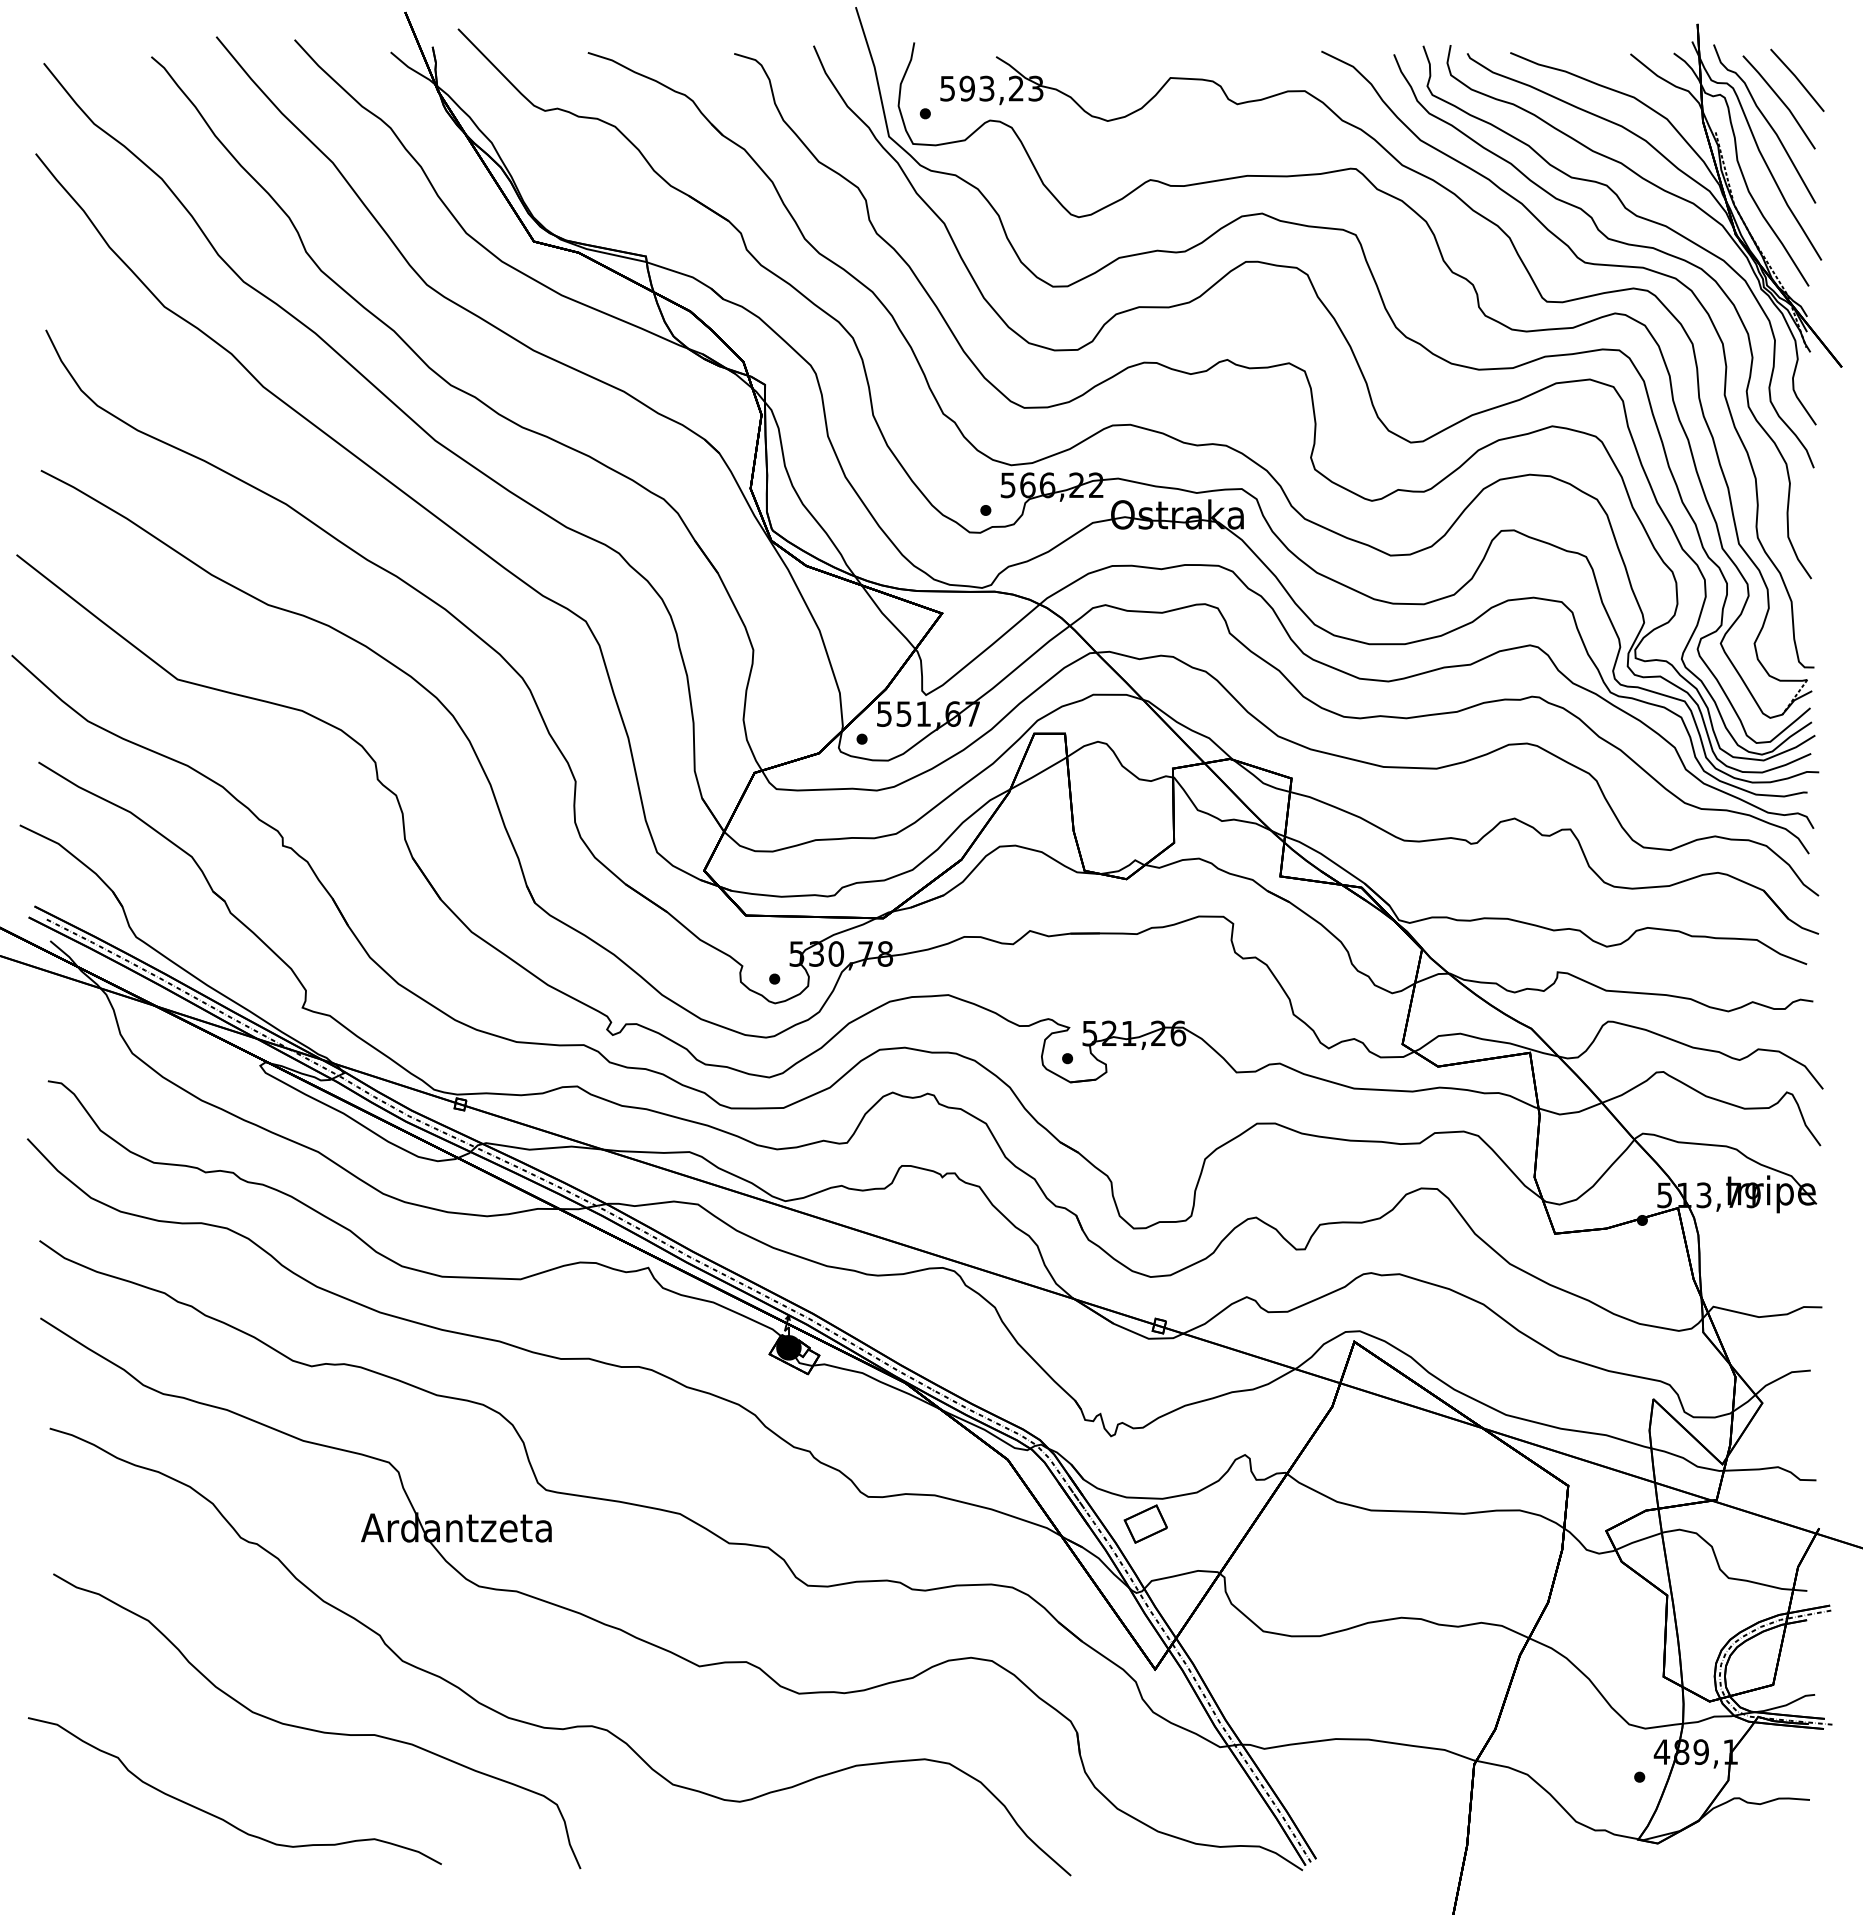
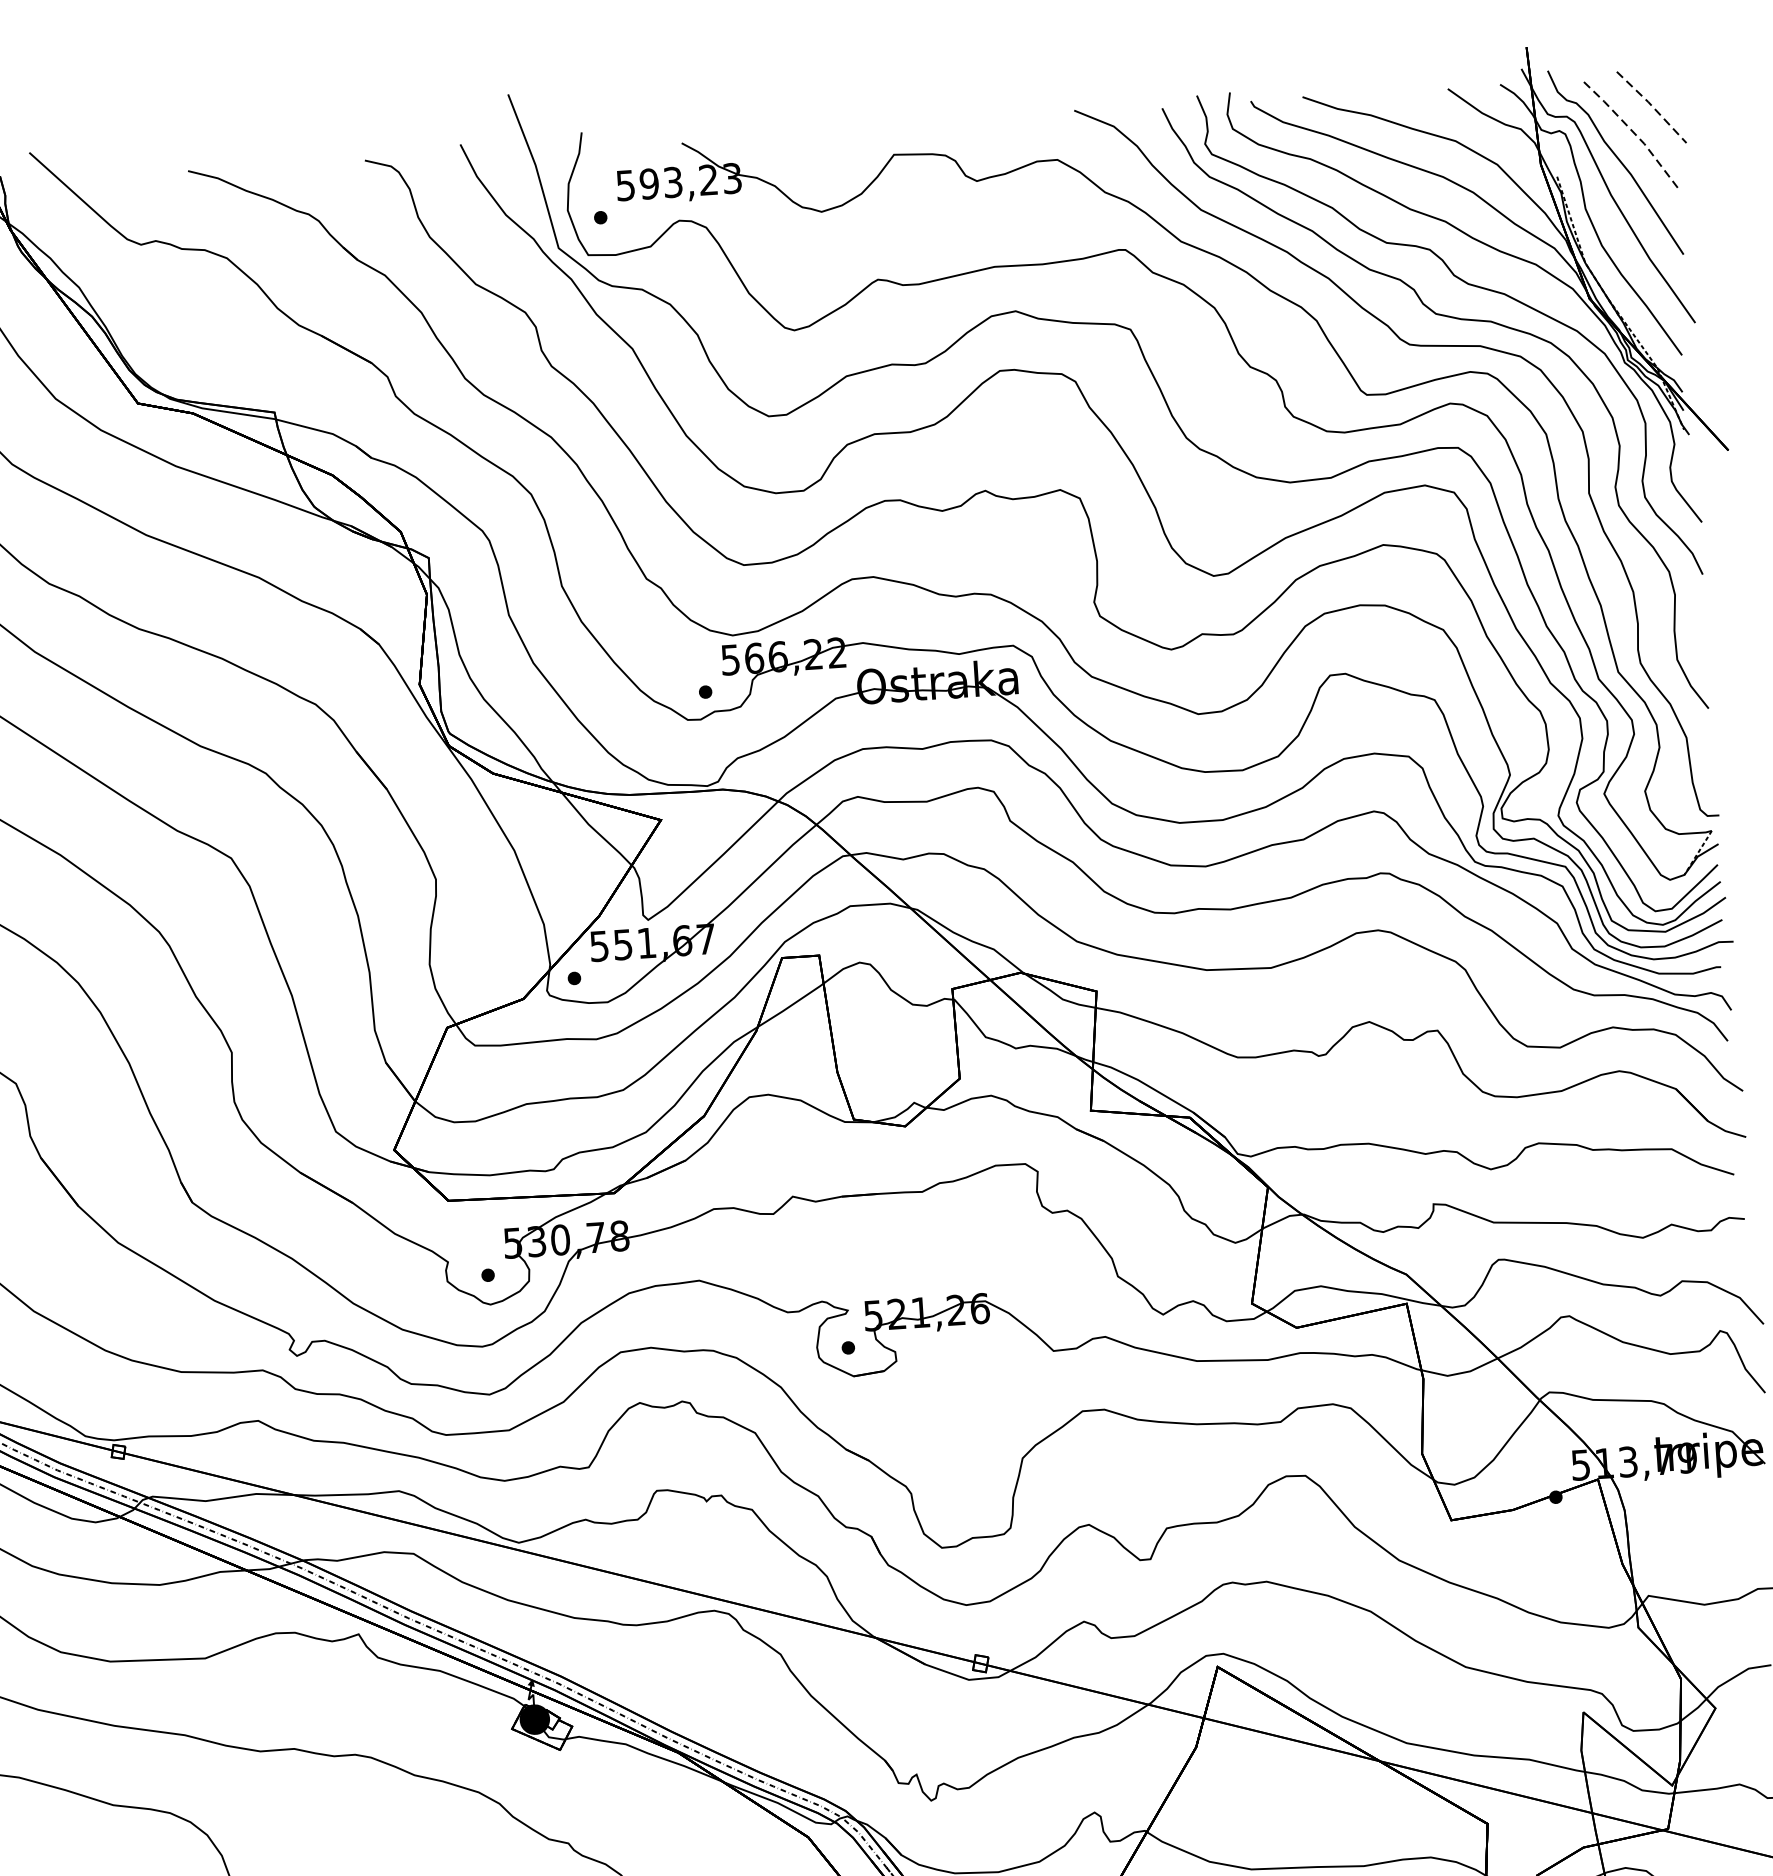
line: (1798, 79) -> (1652, 106), solid -> dashed
line: (1781, 100) -> (1634, 132), solid -> dashed

